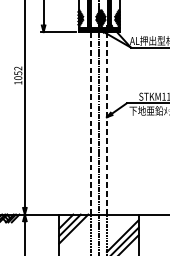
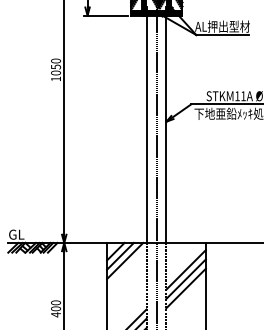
text: (17, 68) -> (55, 60), 1052 -> 1050
line: (90, 120) -> (146, 125), dashed -> solid
line: (107, 120) -> (166, 125), dashed -> solid

